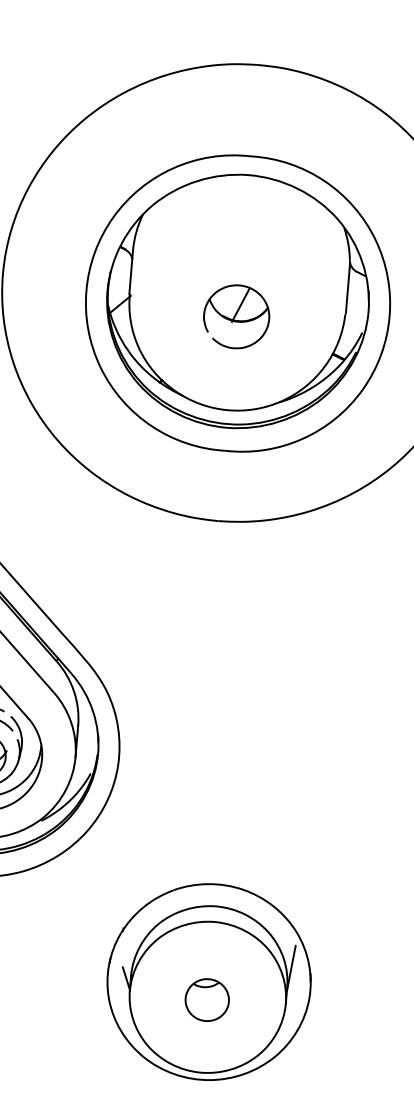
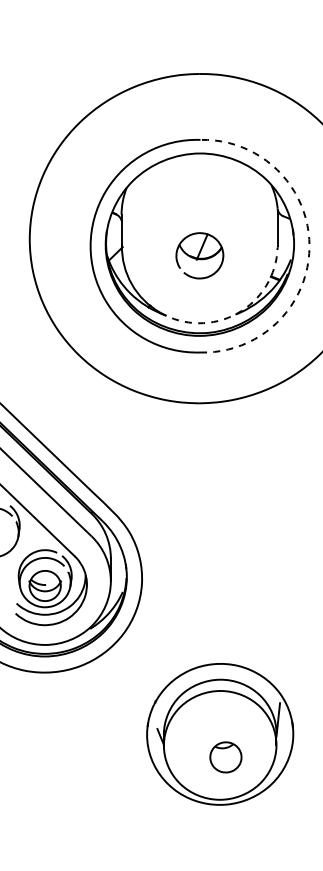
arc: (389, 316) -> (309, 246), solid -> dashed
arc: (282, 401) -> (237, 313), solid -> dashed
part: (206, 1000) -> (225, 757), moved

